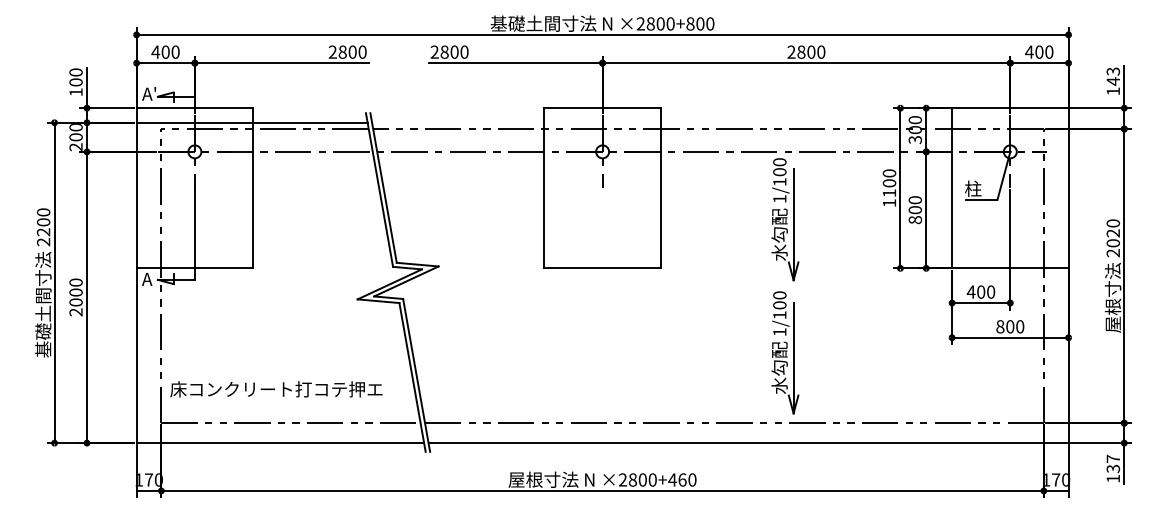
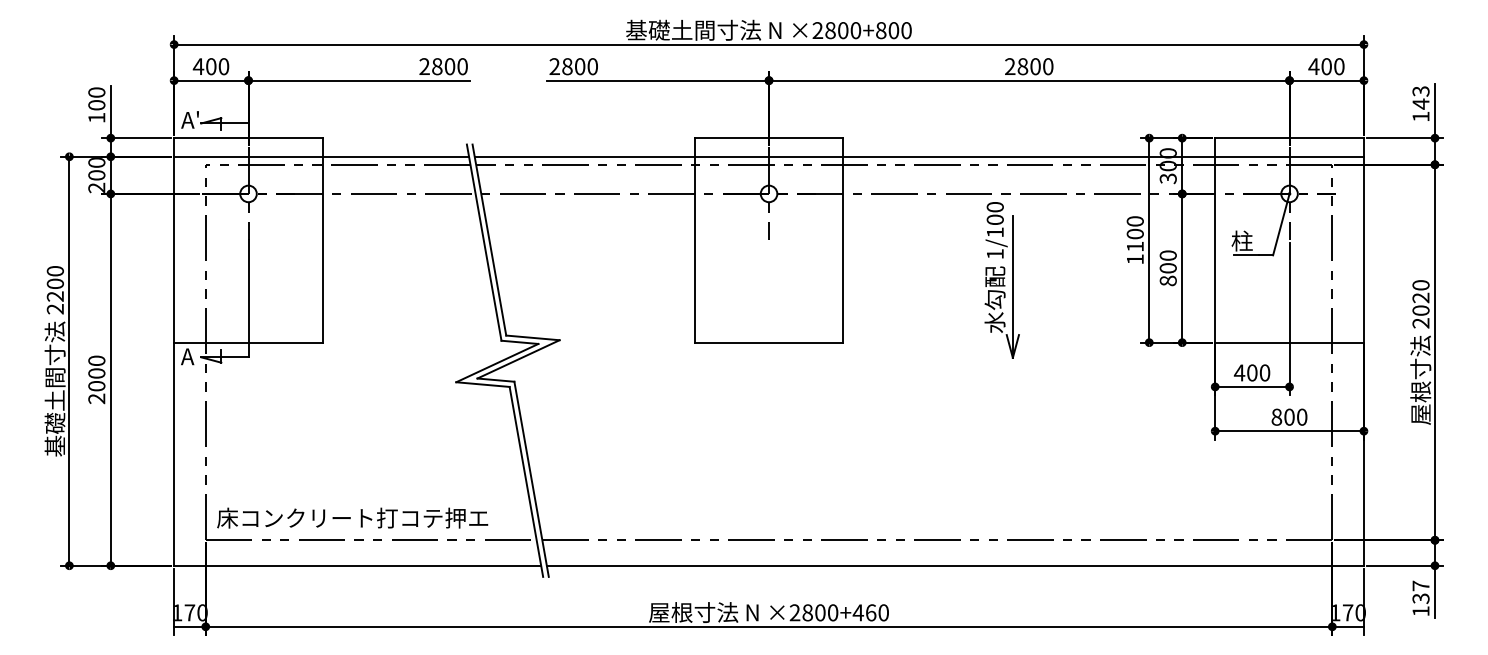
line: (719, 122) -> (918, 156), added
part: (784, 352) -> (1001, 450), removed
text: (276, 388) -> (352, 517), moved

